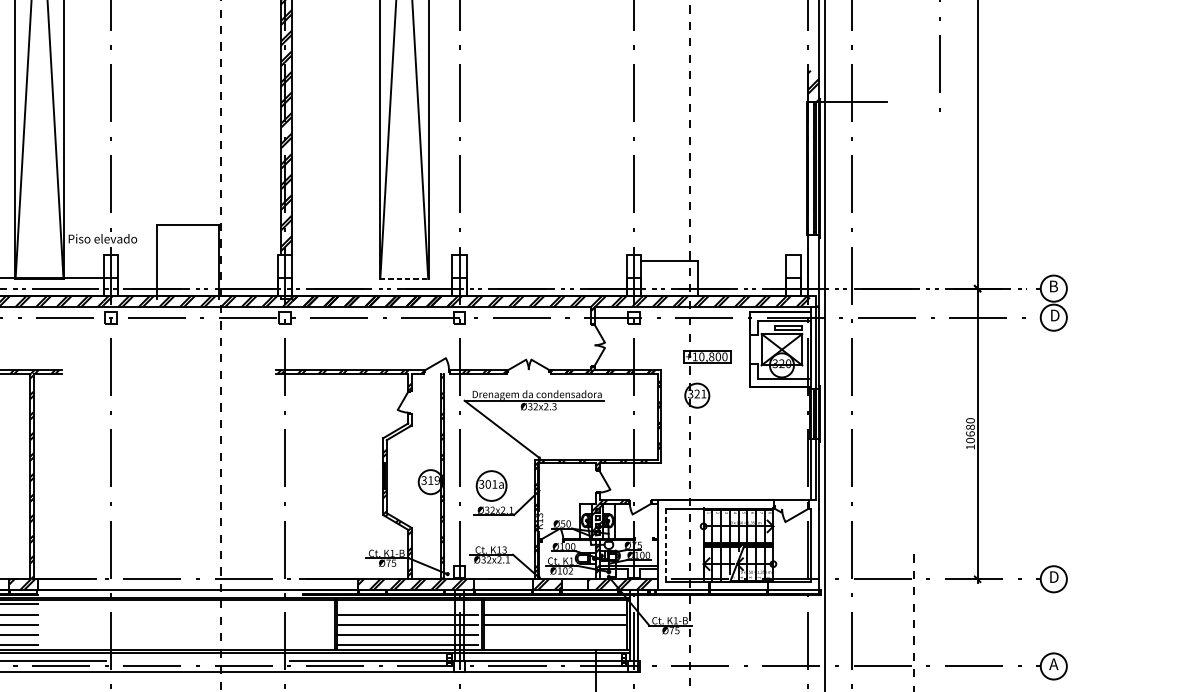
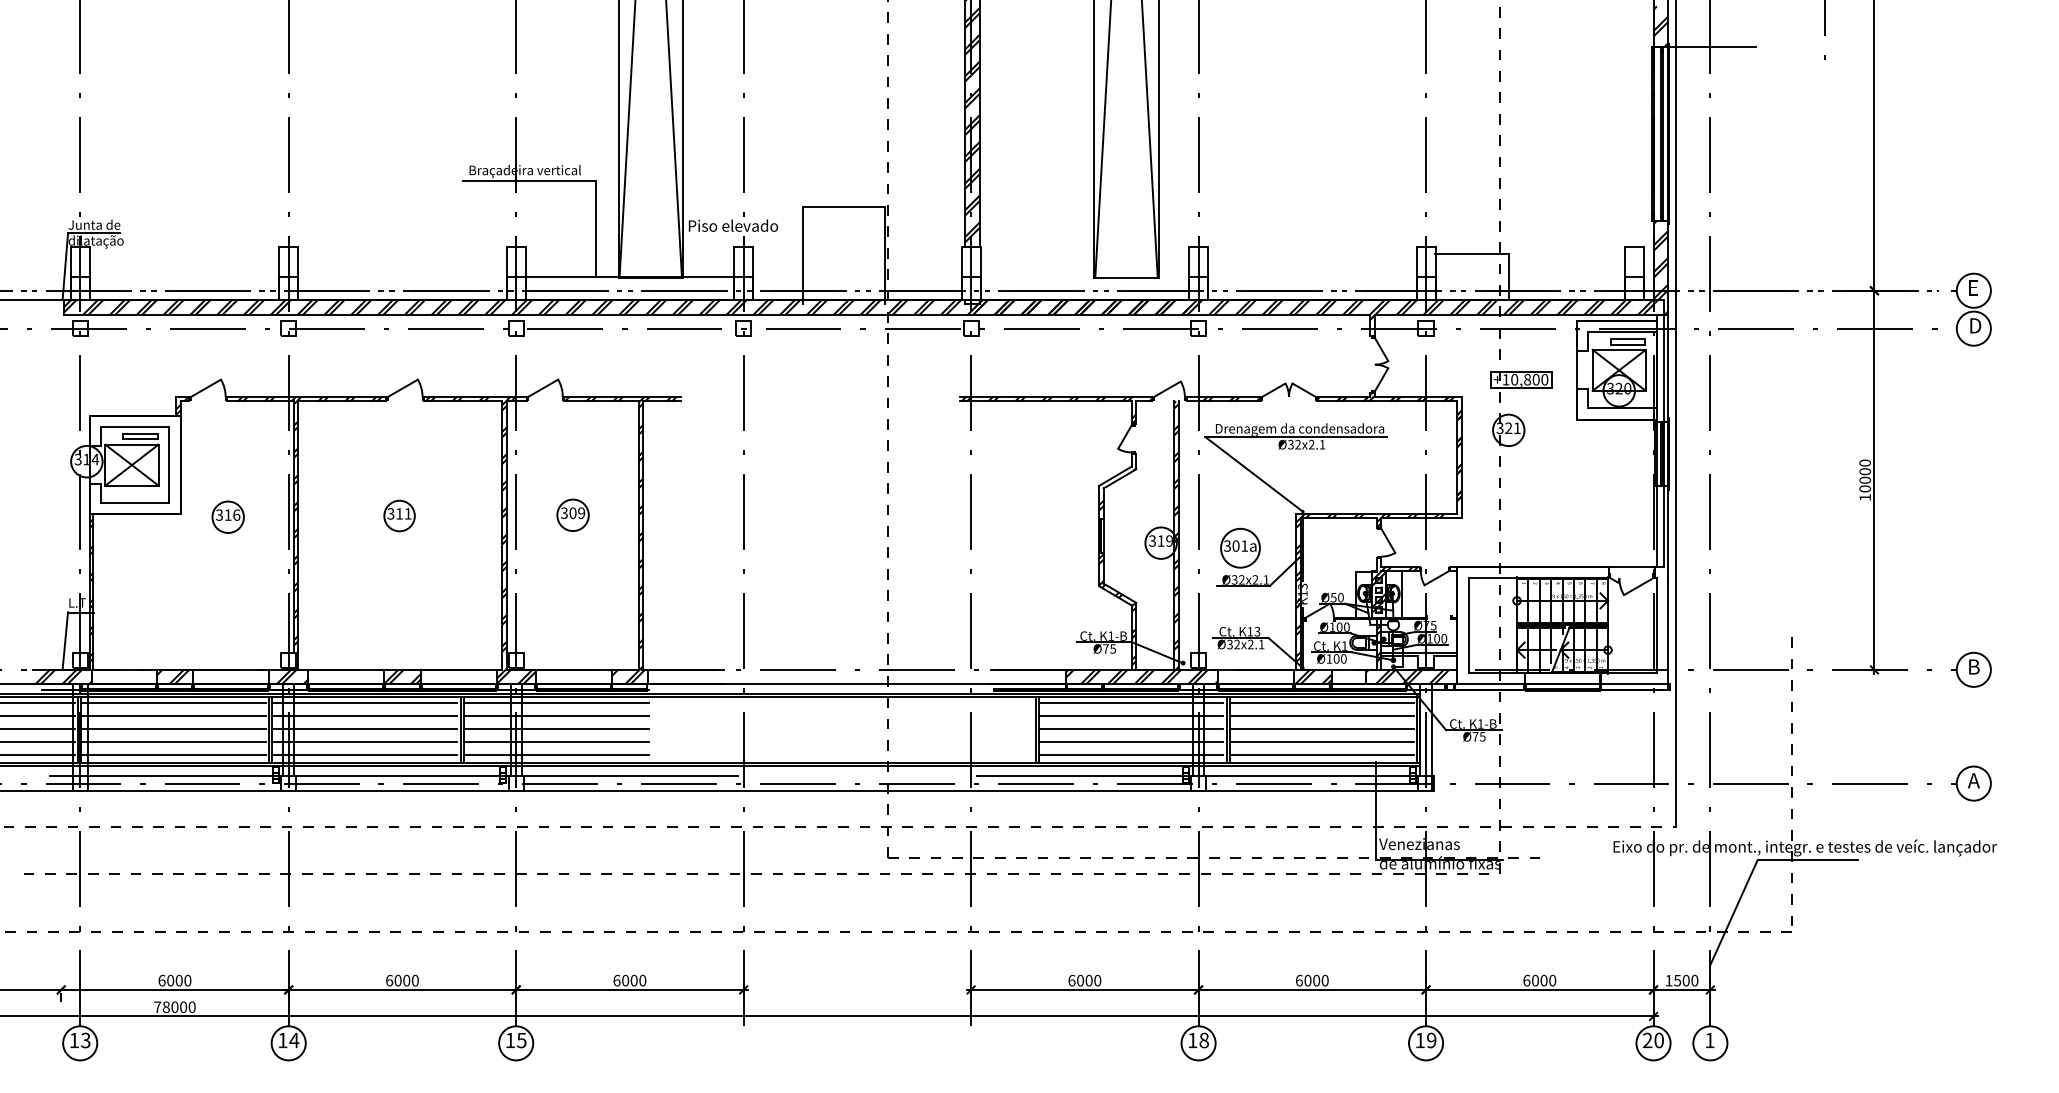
hatch: (813, 270) -> (1660, 266), added
line: (405, 279) -> (1127, 278), dashed -> solid
text: (1053, 286) -> (1973, 287), B -> E
text: (554, 406) -> (1322, 444), Ø32x2.3 -> Ø32x2.1
text: (970, 430) -> (1864, 475), 10680 -> 10000
line: (666, 545) -> (1468, 625), dashed -> solid
text: (570, 570) -> (1343, 658), Ø102 -> Ø100
text: (1055, 576) -> (1975, 666), D -> B
line: (407, 604) -> (1130, 702), added
line: (554, 604) -> (1322, 702), added
line: (554, 634) -> (1322, 742), added
line: (554, 644) -> (1322, 755), added

